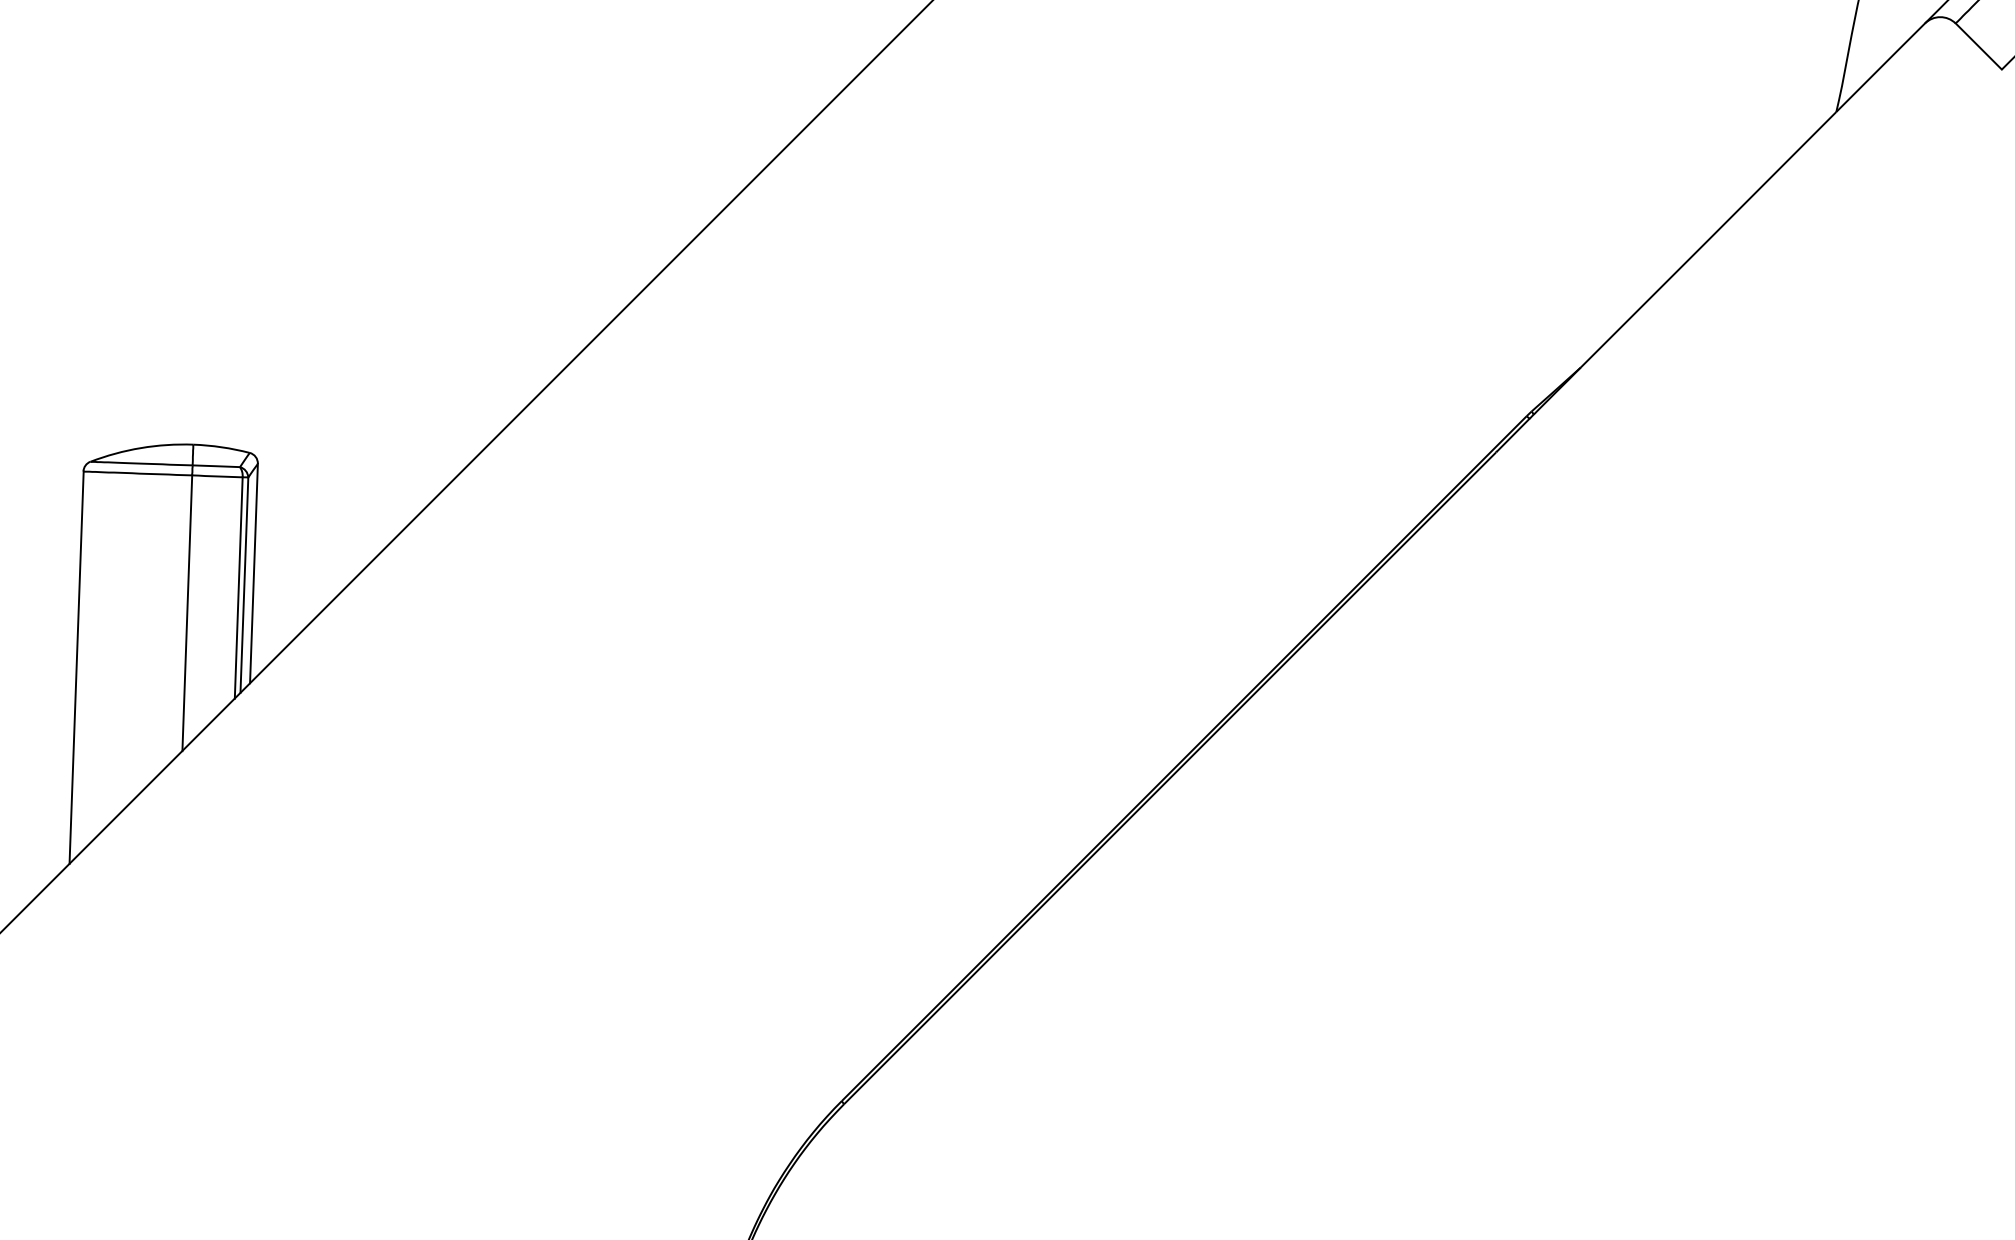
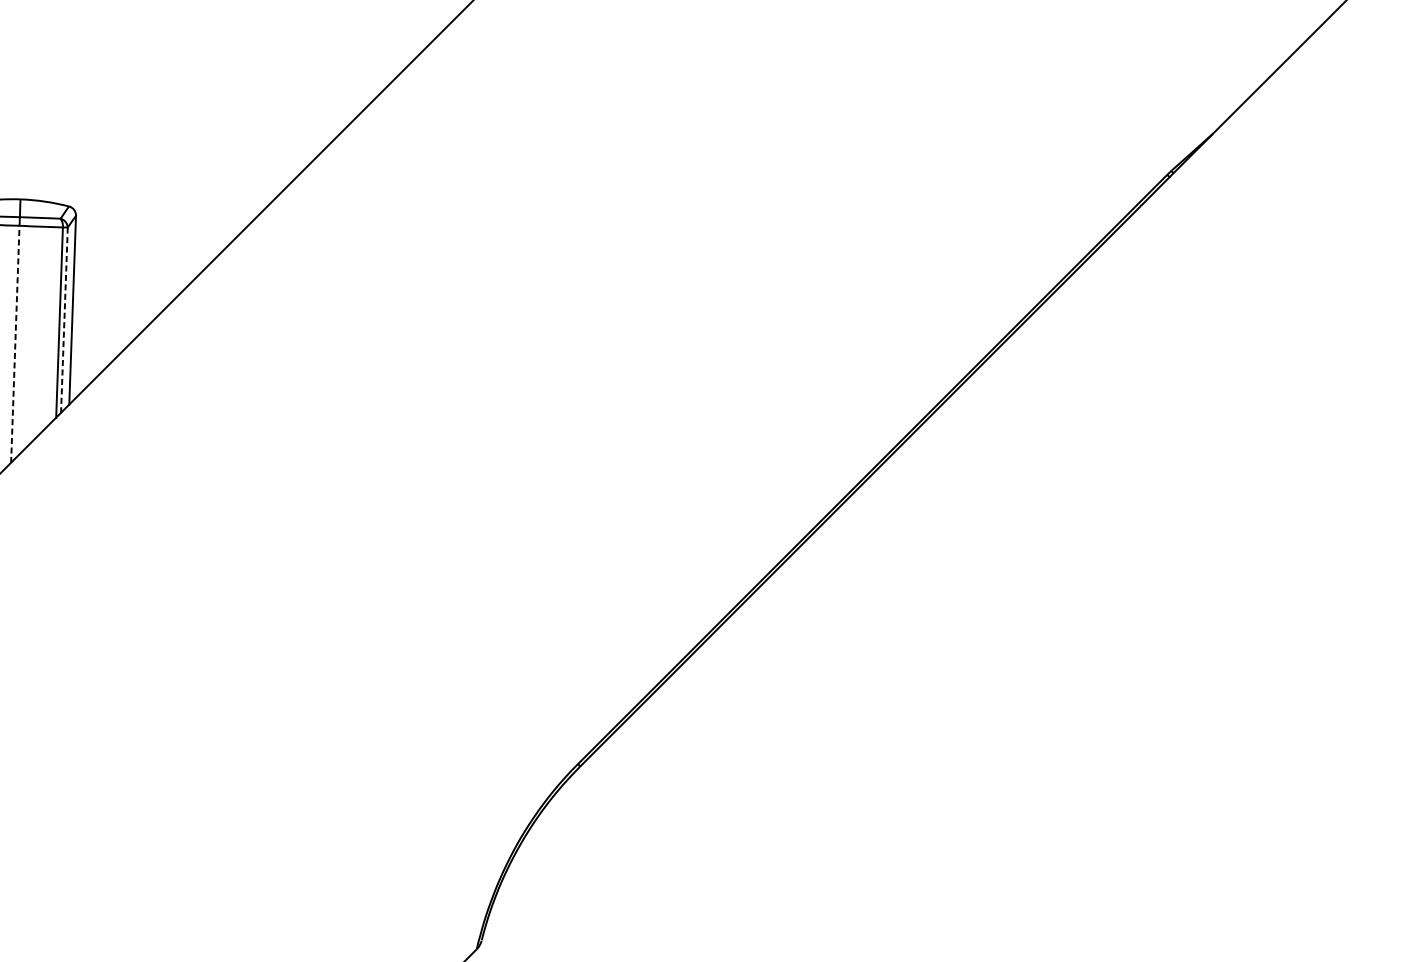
line: (244, 585) -> (64, 320), solid -> dashed
line: (187, 613) -> (15, 344), solid -> dashed

